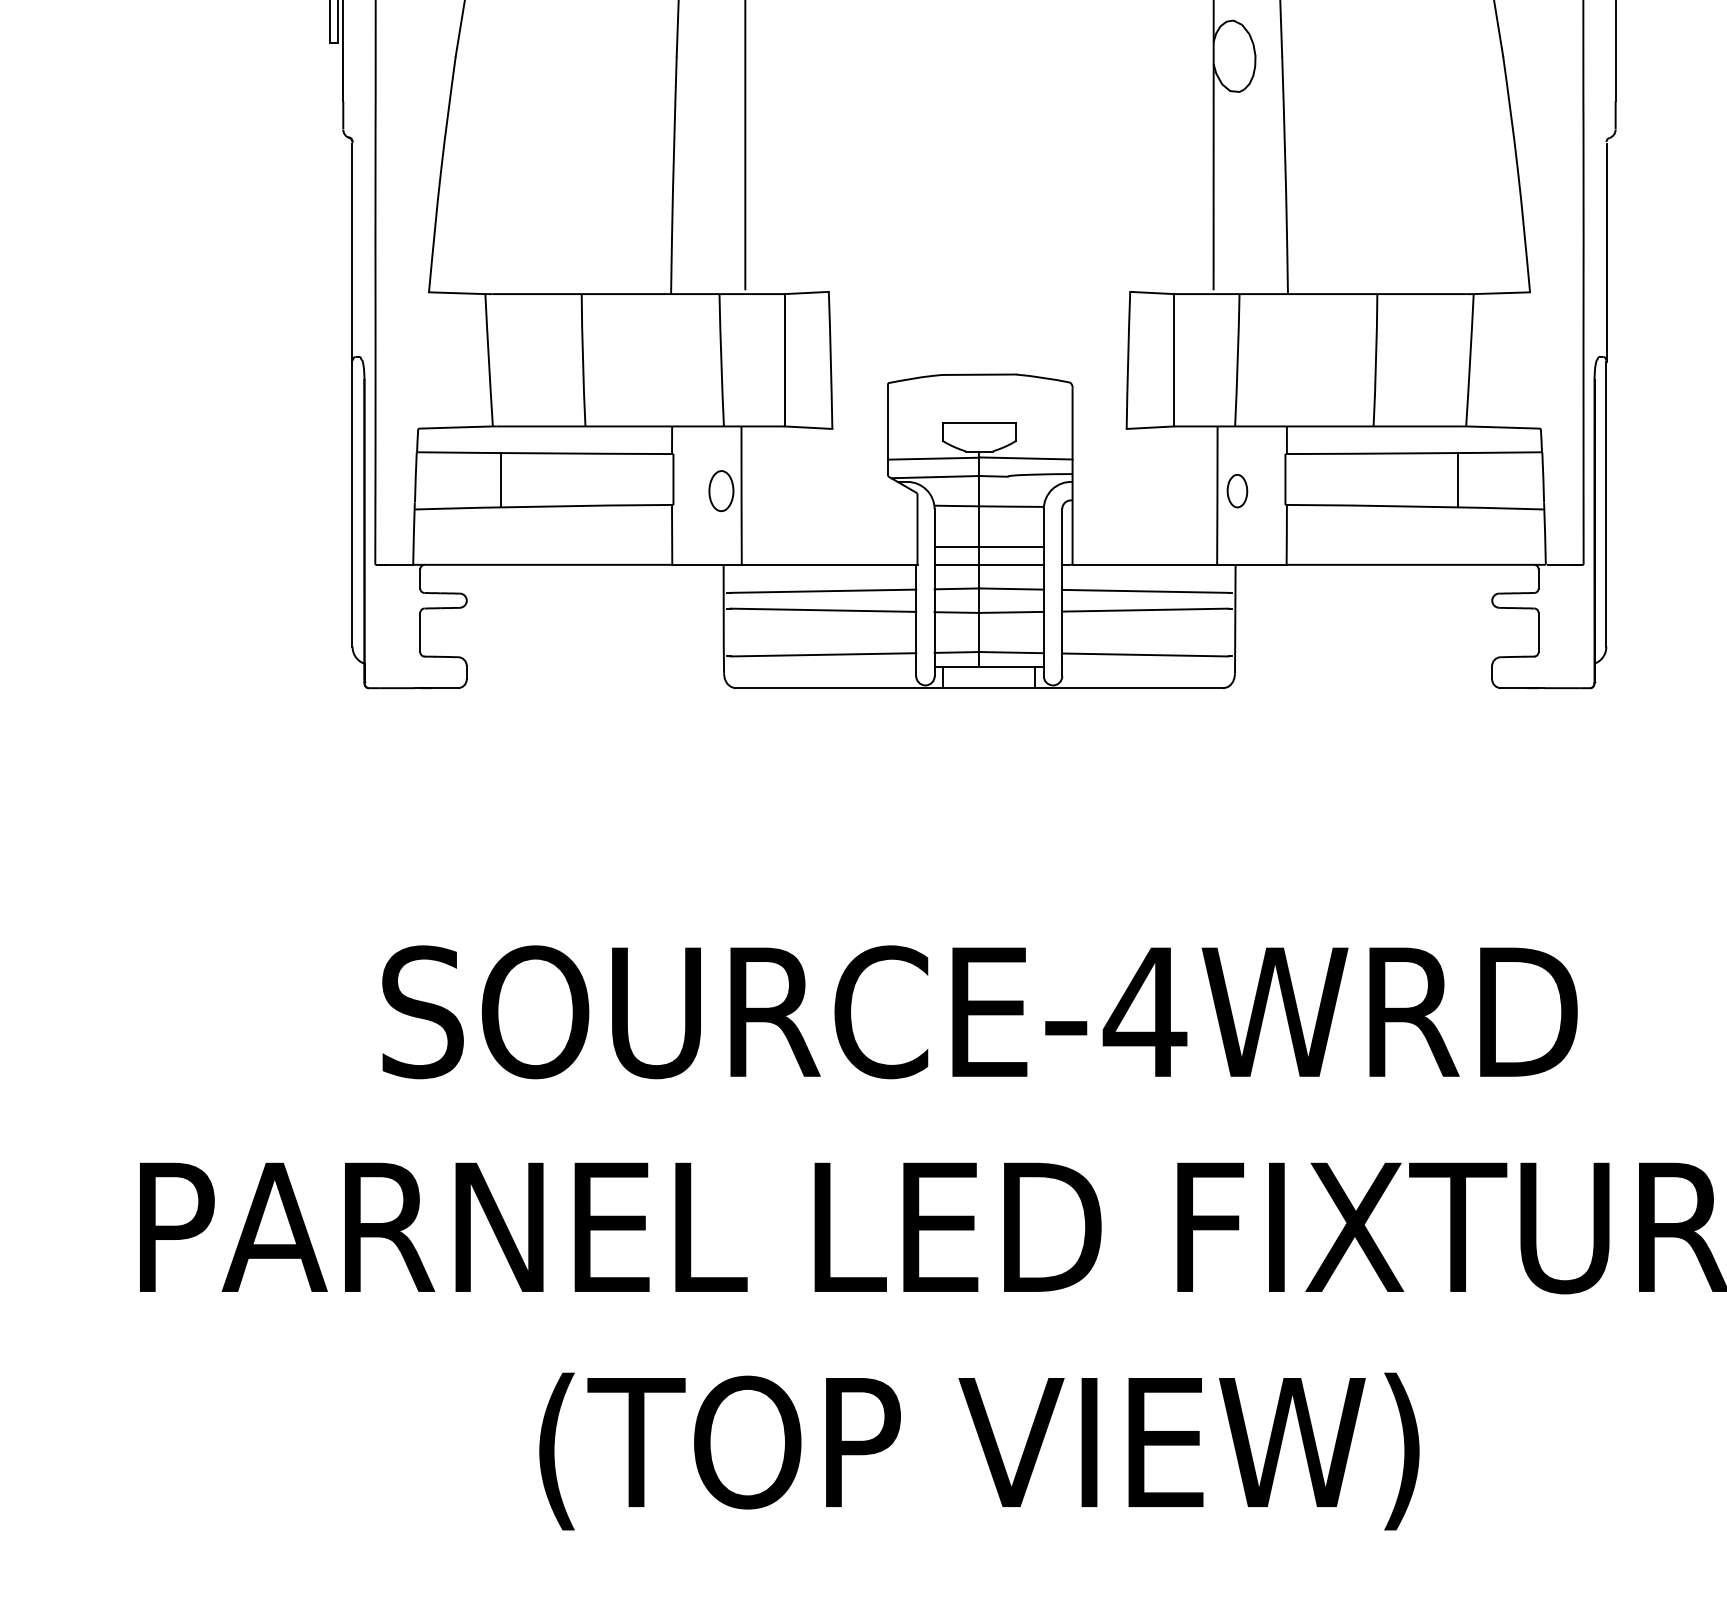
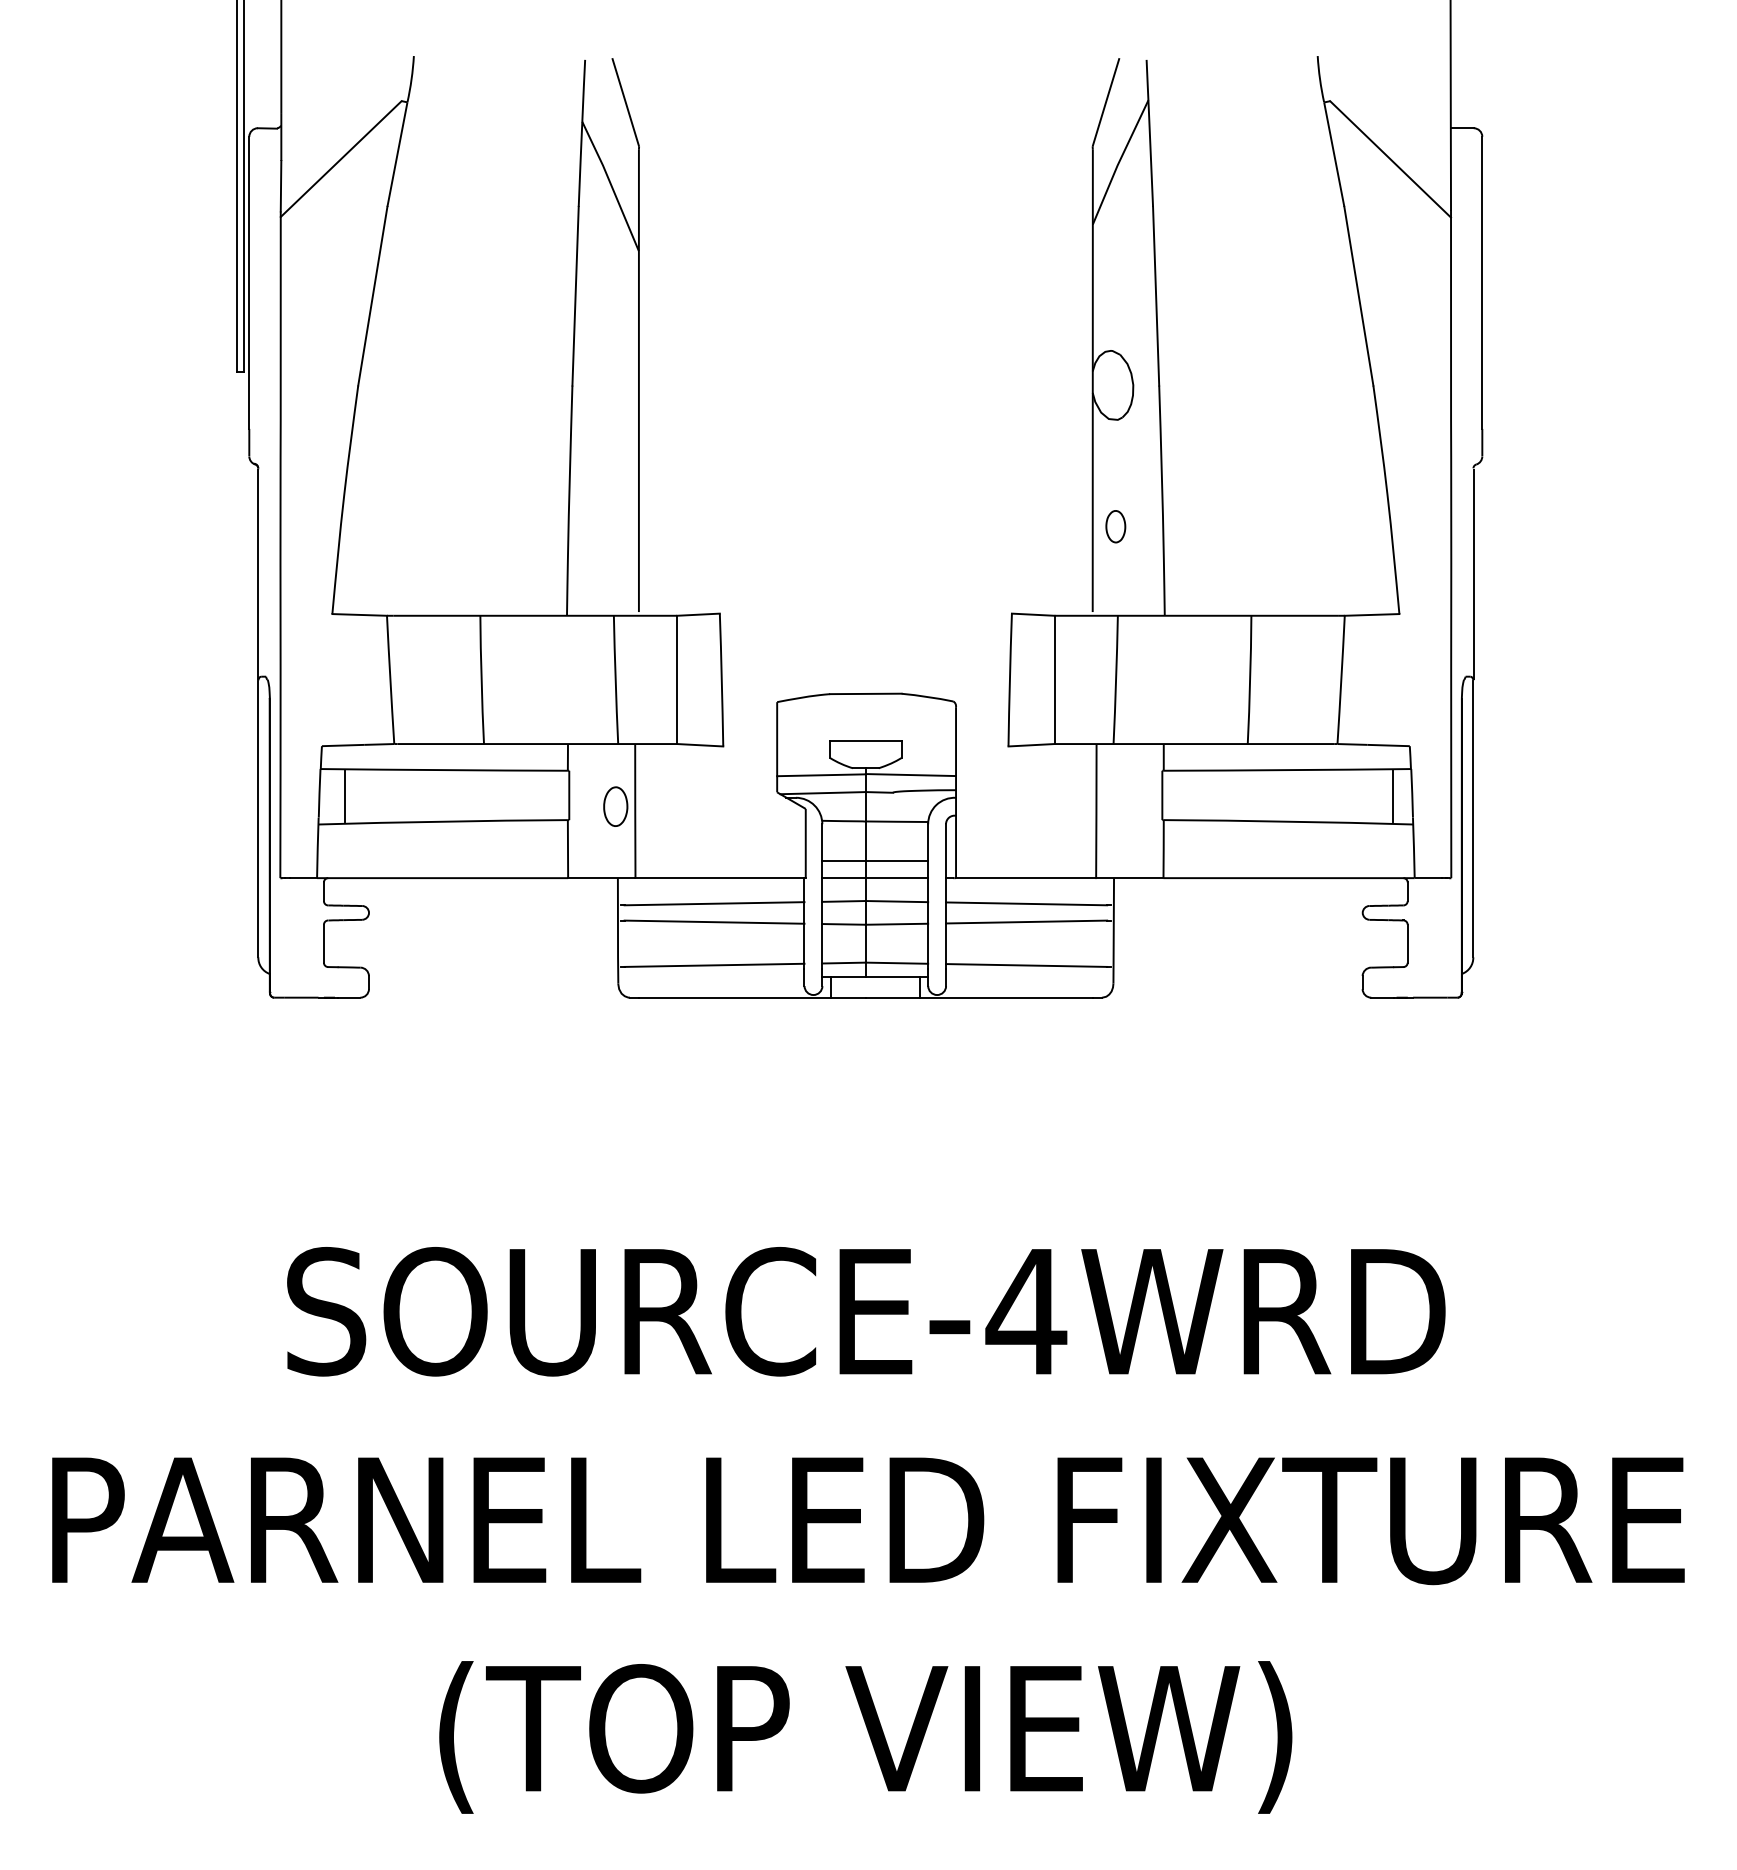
line: (501, 479) -> (345, 795), moved
line: (1457, 479) -> (1393, 795), moved
part: (1237, 490) -> (1115, 526), moved

